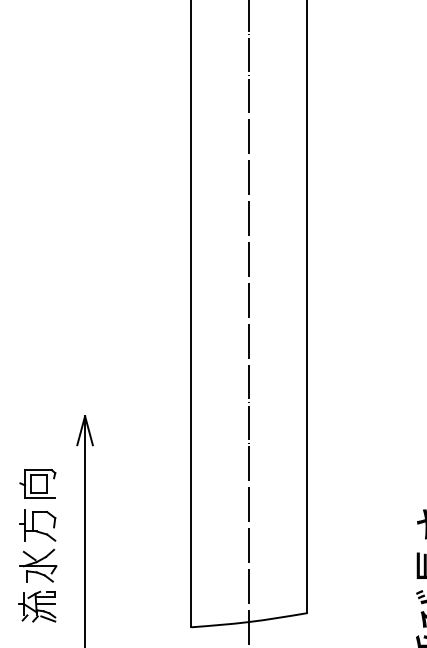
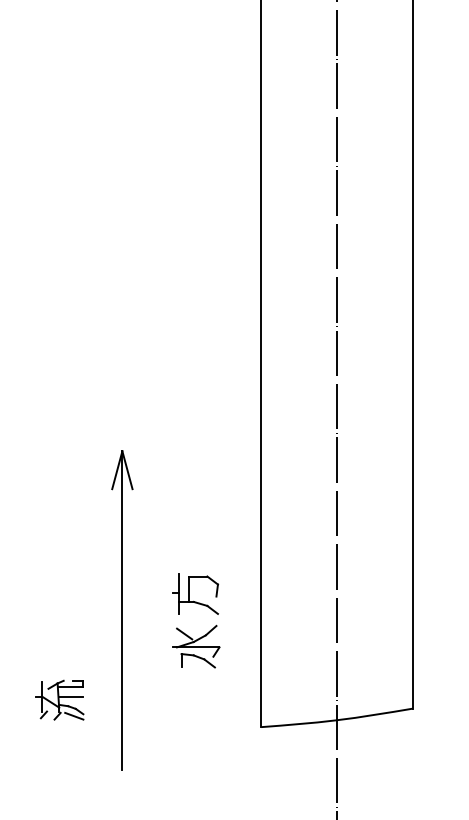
part: (37, 483) -> (60, 539), removed
part: (42, 534) -> (201, 605), moved

